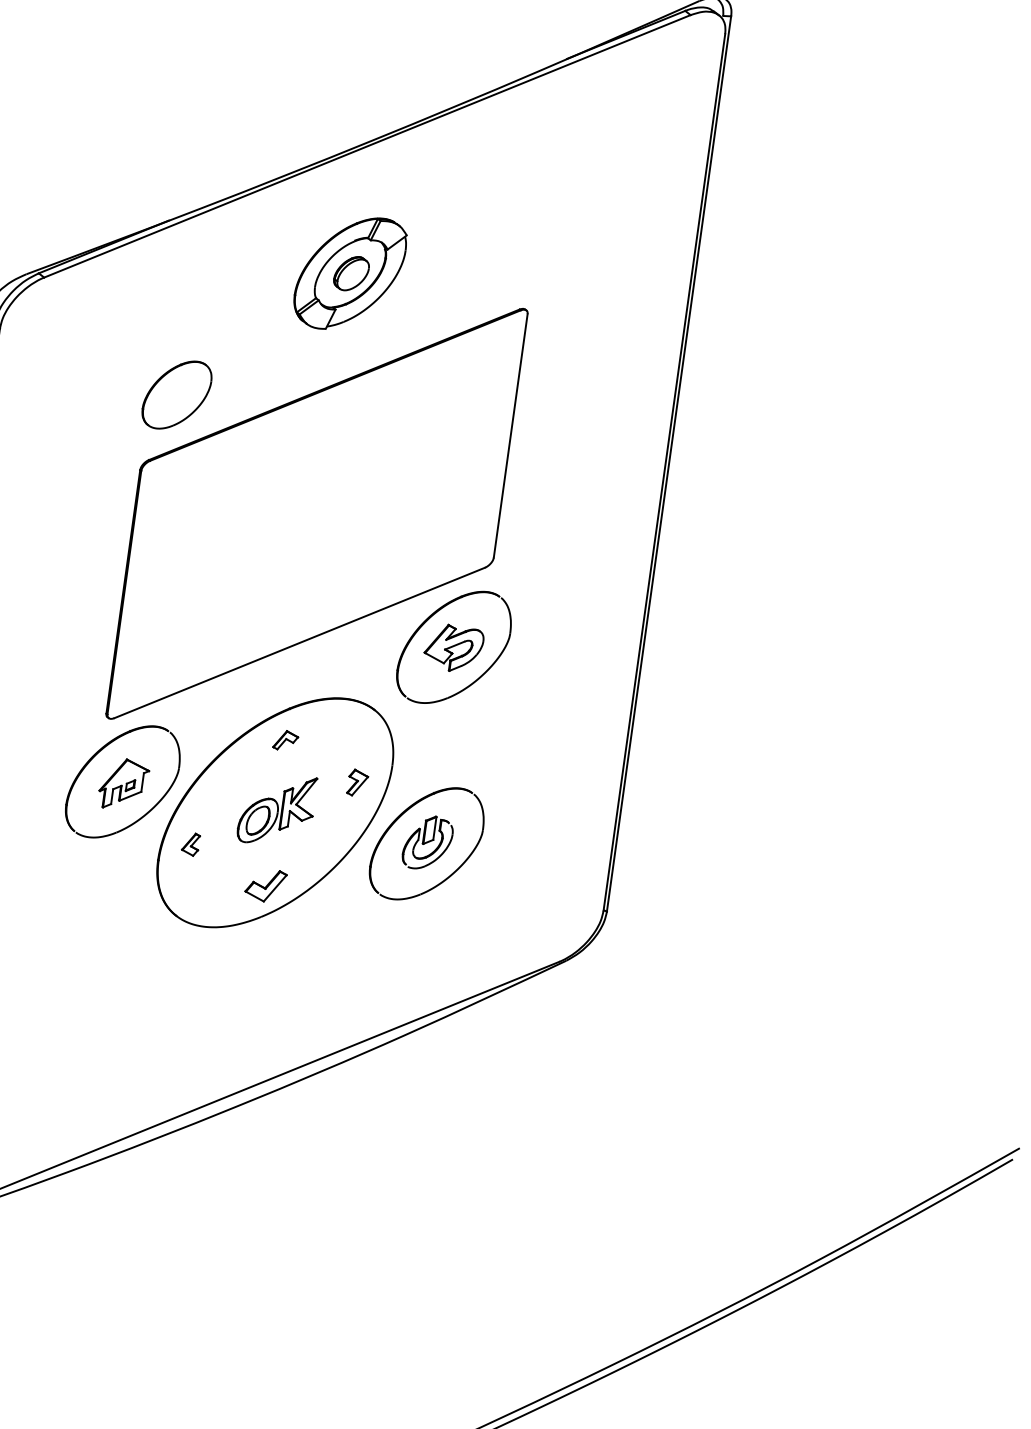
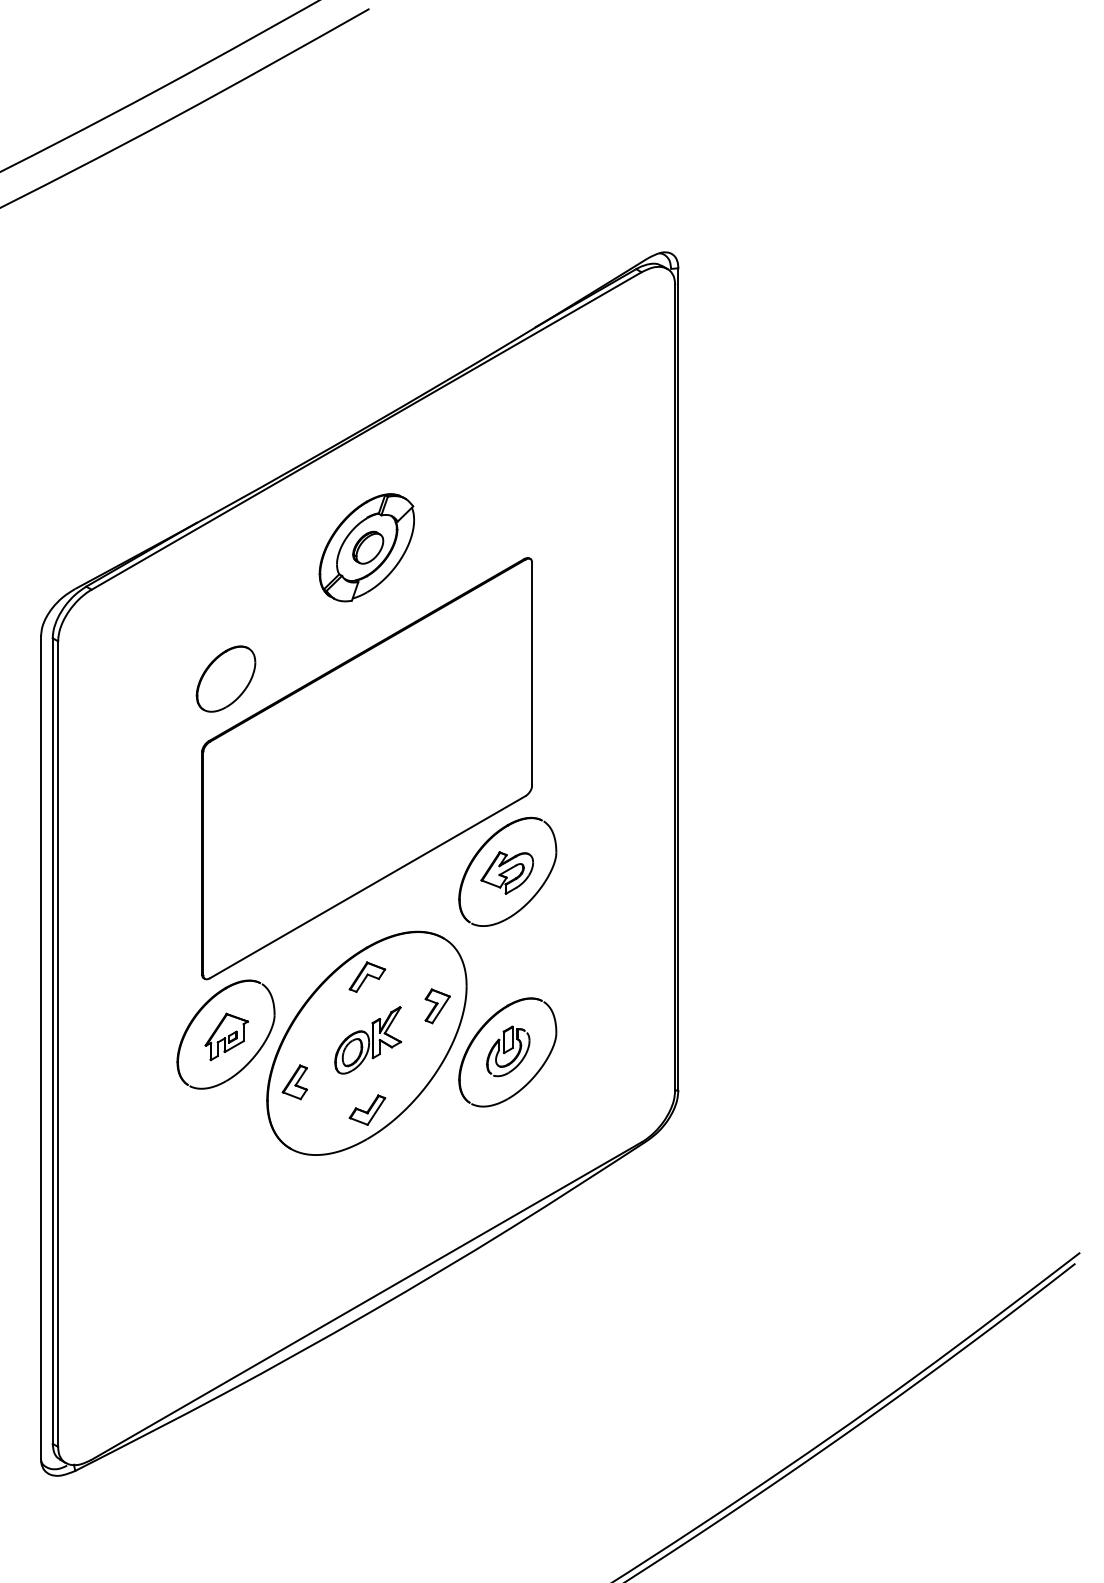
part: (286, 740) -> (367, 976), size x1.67
part: (357, 783) -> (437, 1006), size x1.43
part: (190, 844) -> (294, 1082), size x1.67

